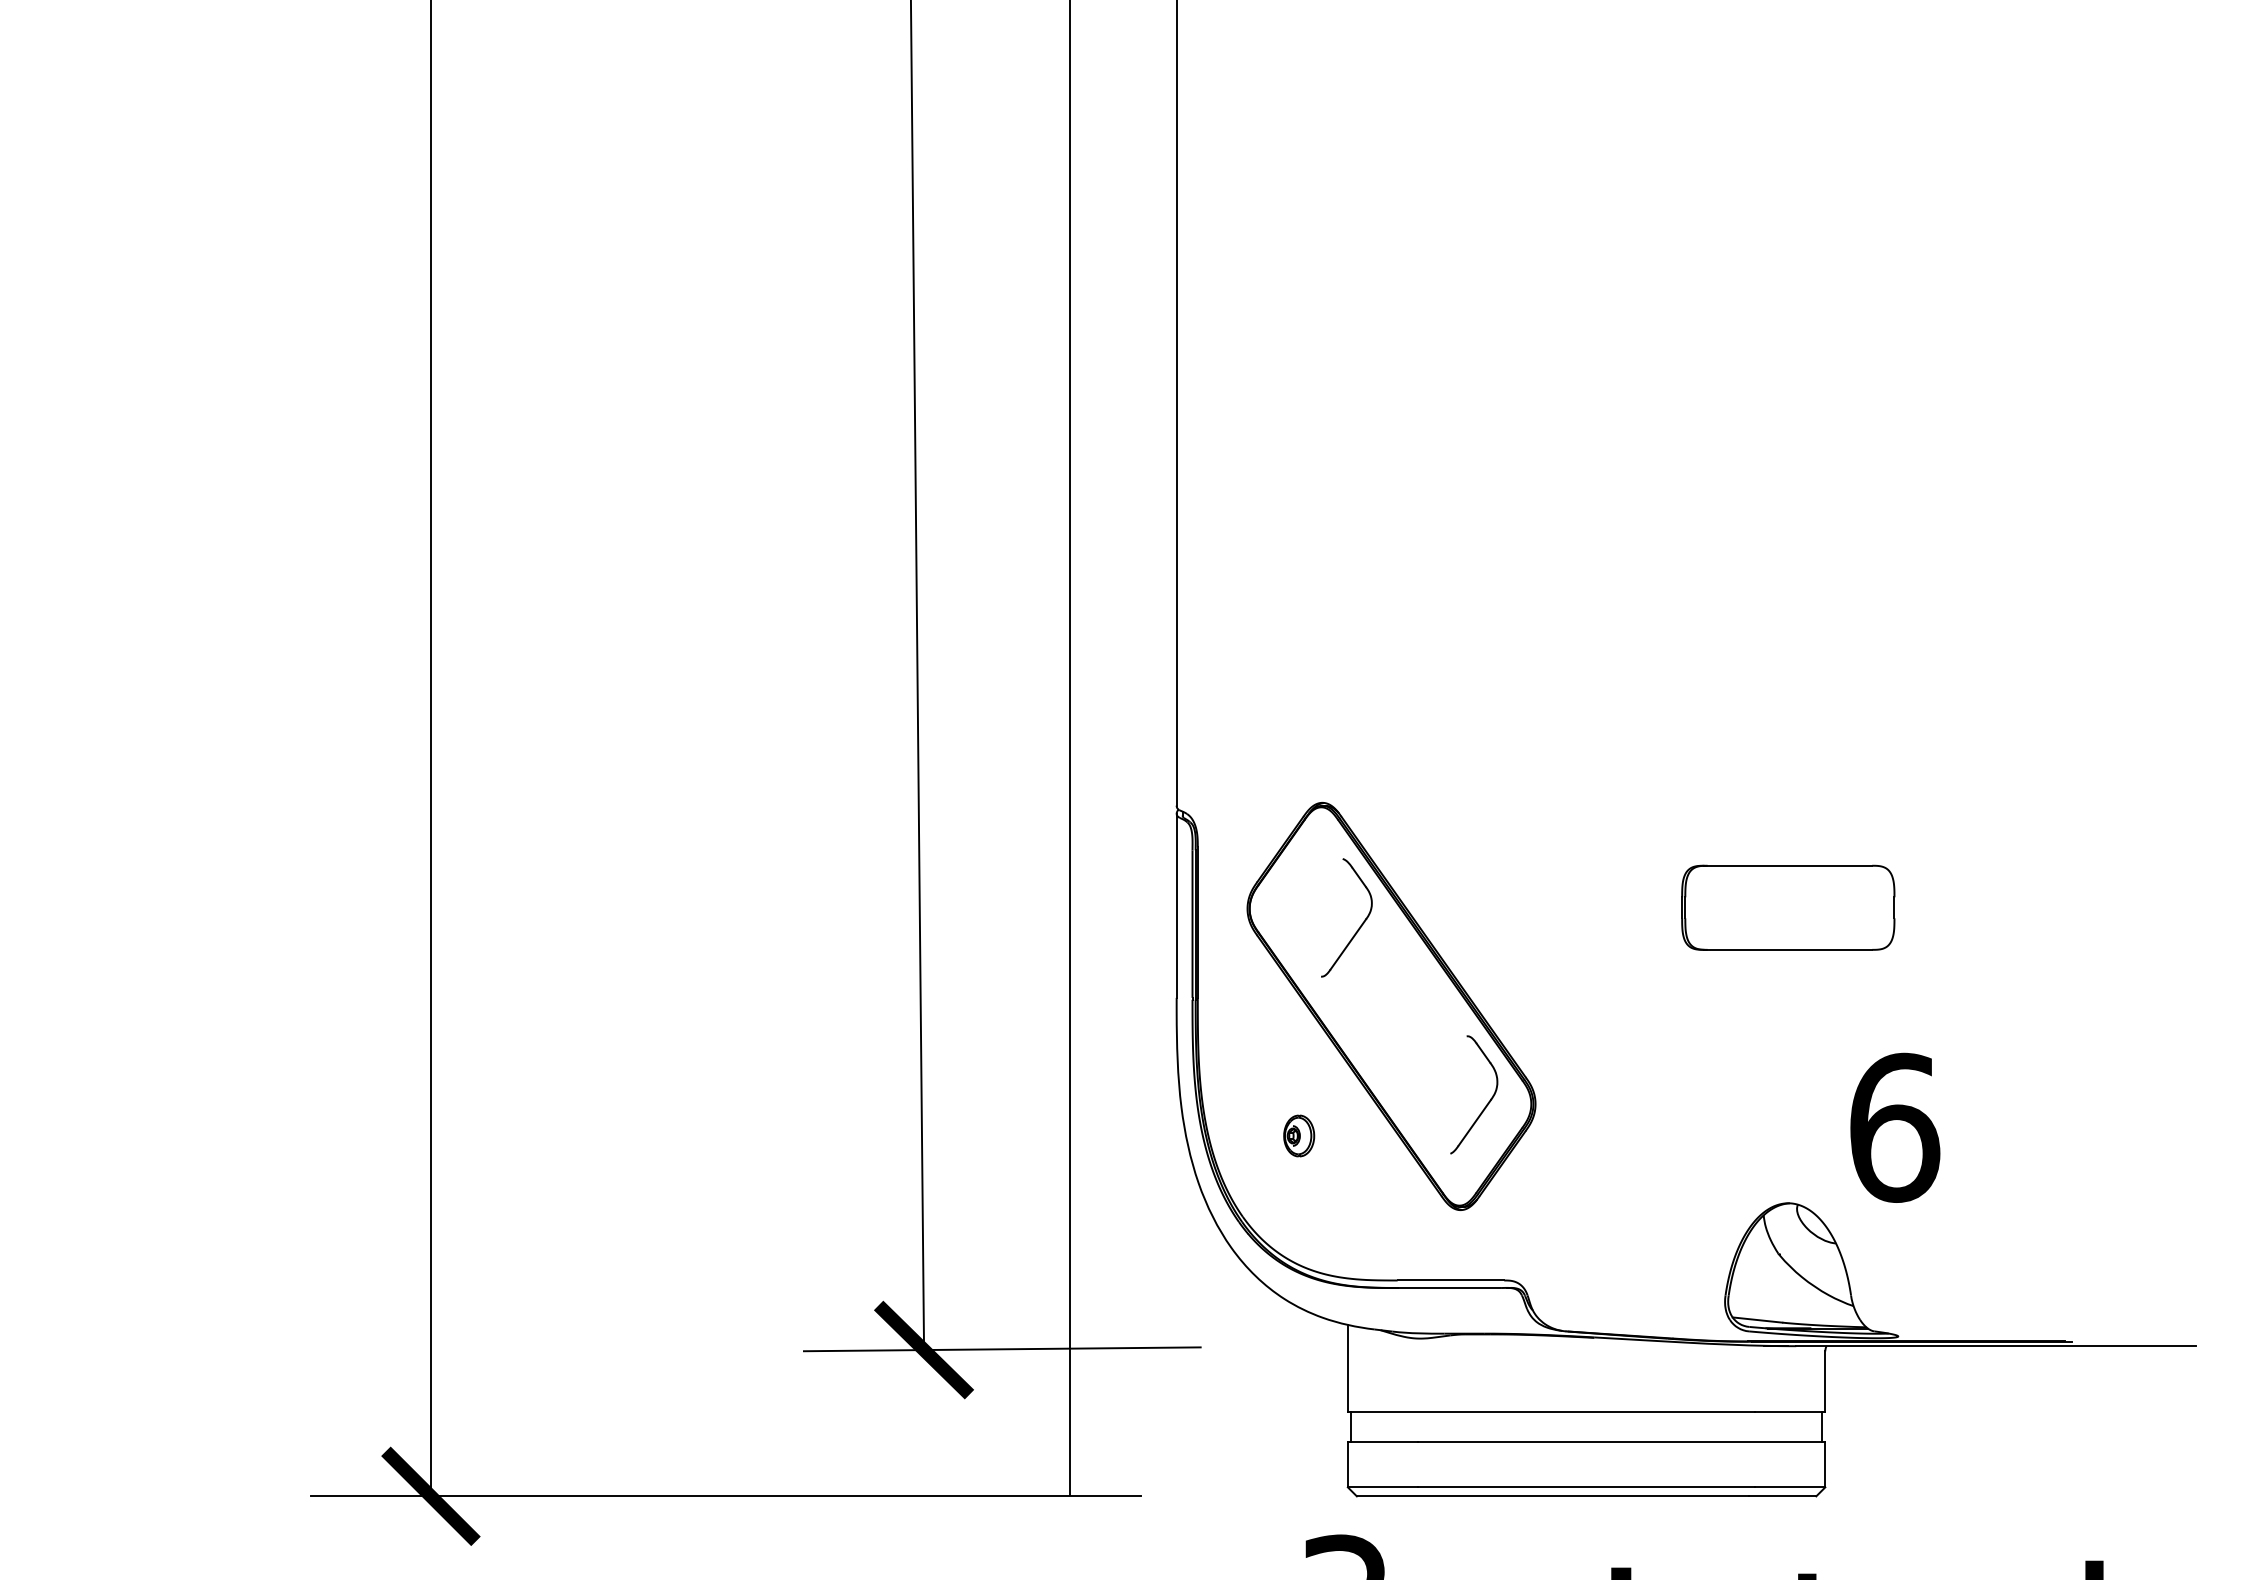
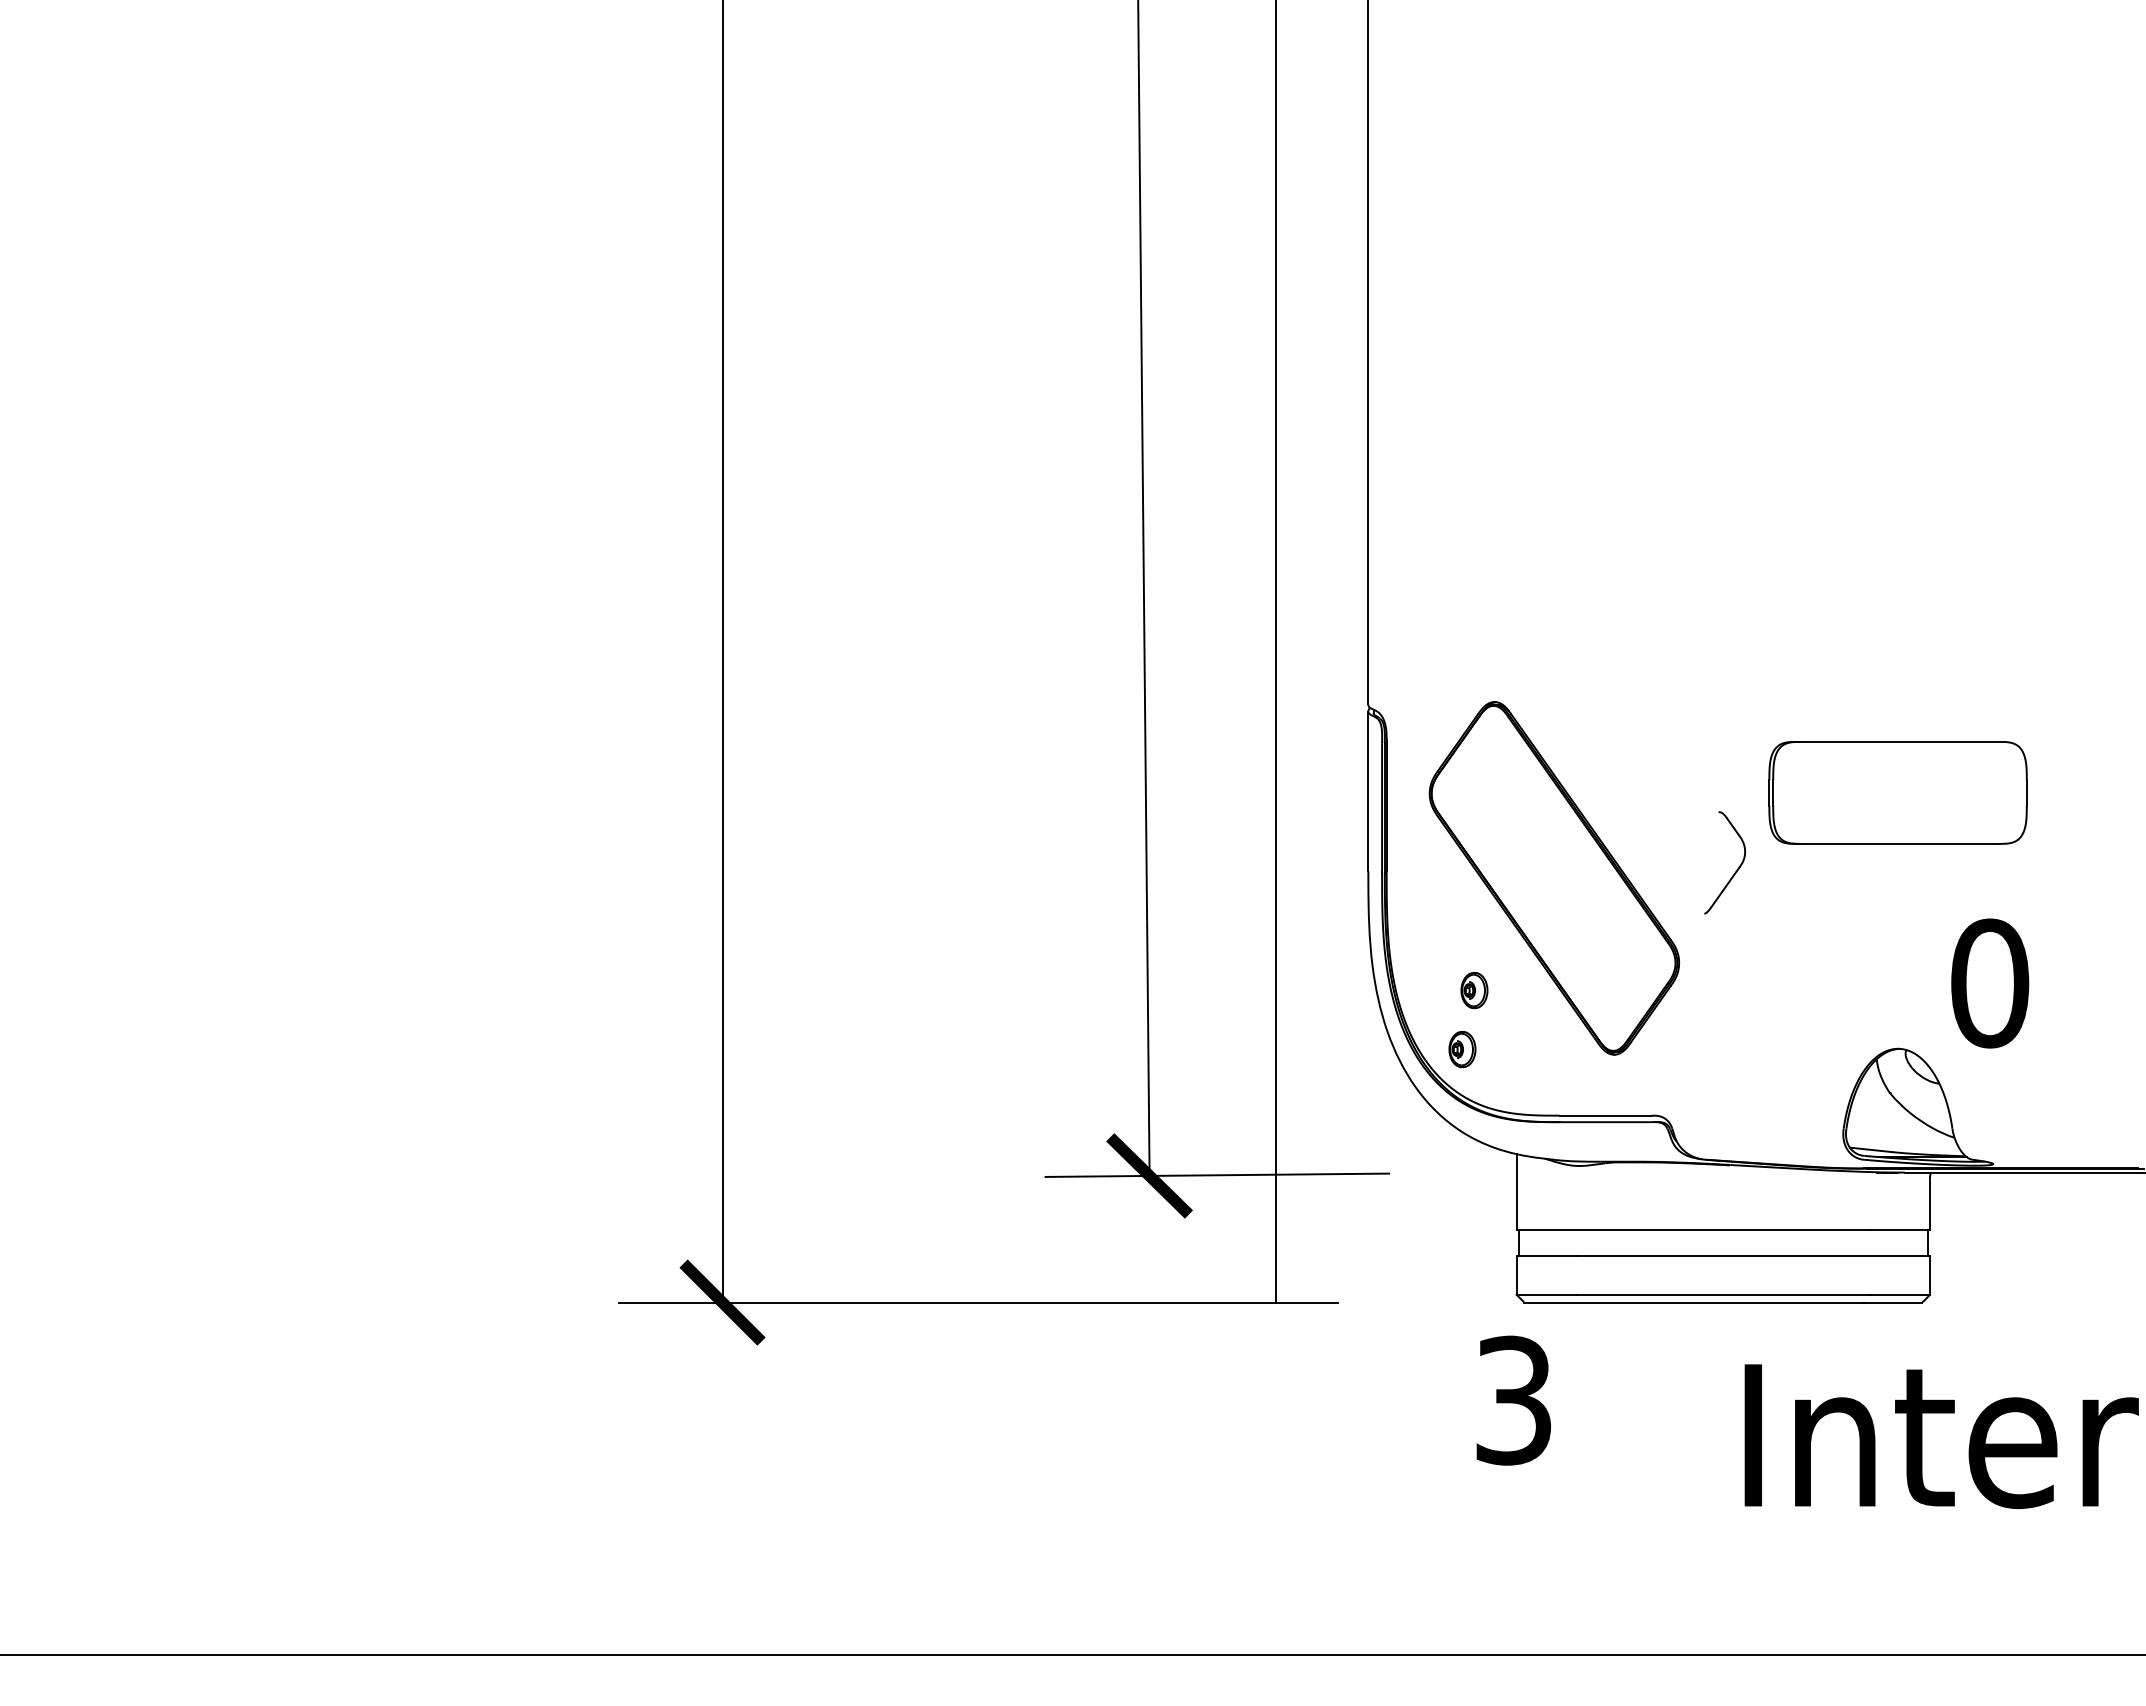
part: (1787, 907) -> (1897, 792), size x1.4
part: (1358, 928) -> (1525, 810), removed
part: (1487, 1102) -> (1736, 869), moved
text: (1895, 1127) -> (1990, 983), 6 -> 0
part: (1285, 1204) -> (1462, 1049), added

